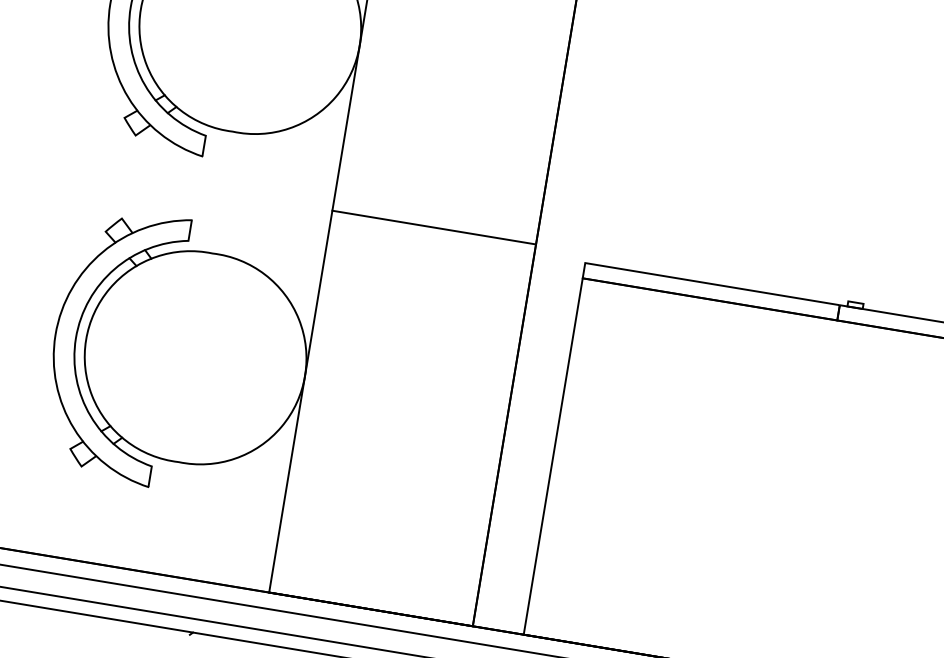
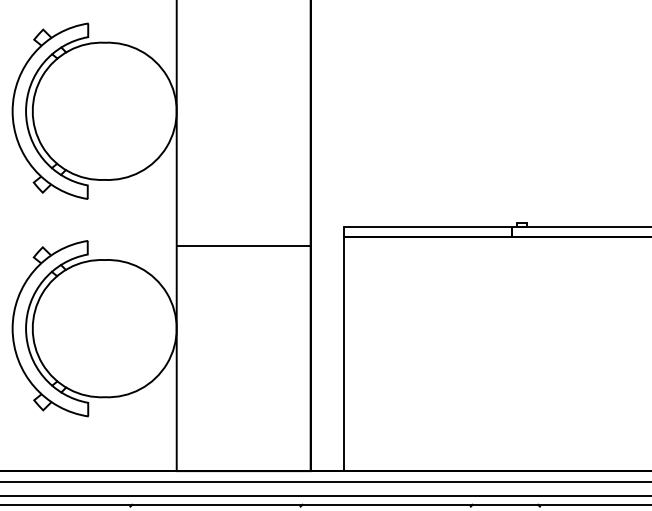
line: (434, 226) -> (243, 245), moved

